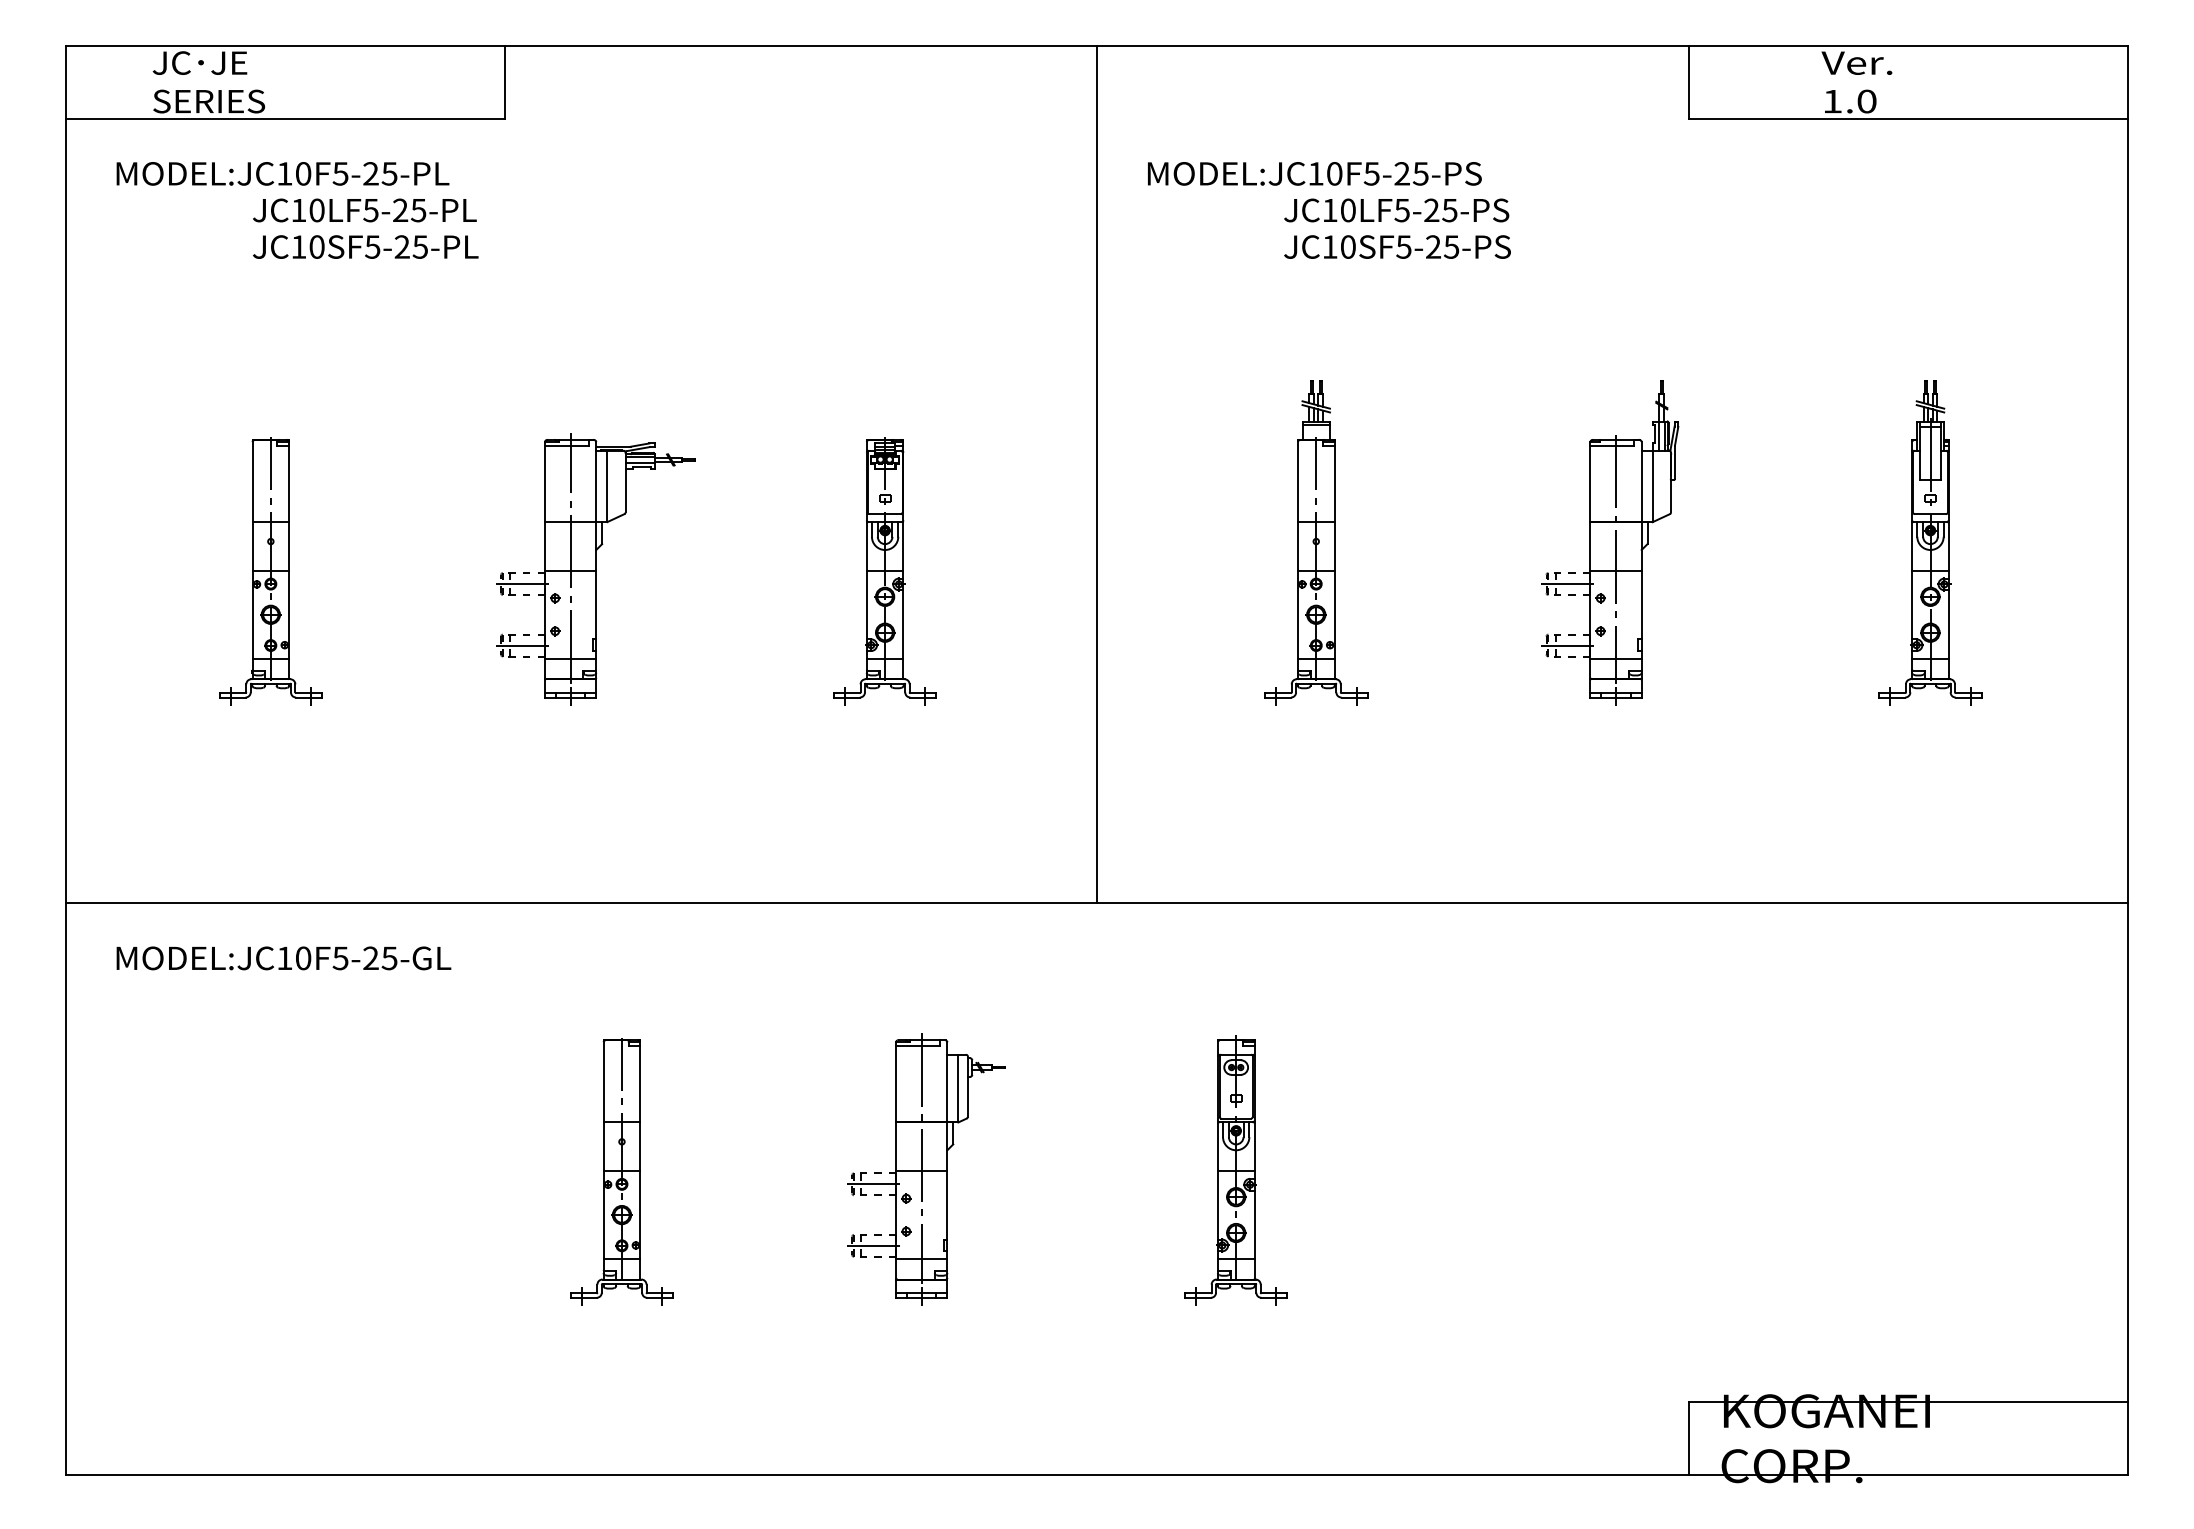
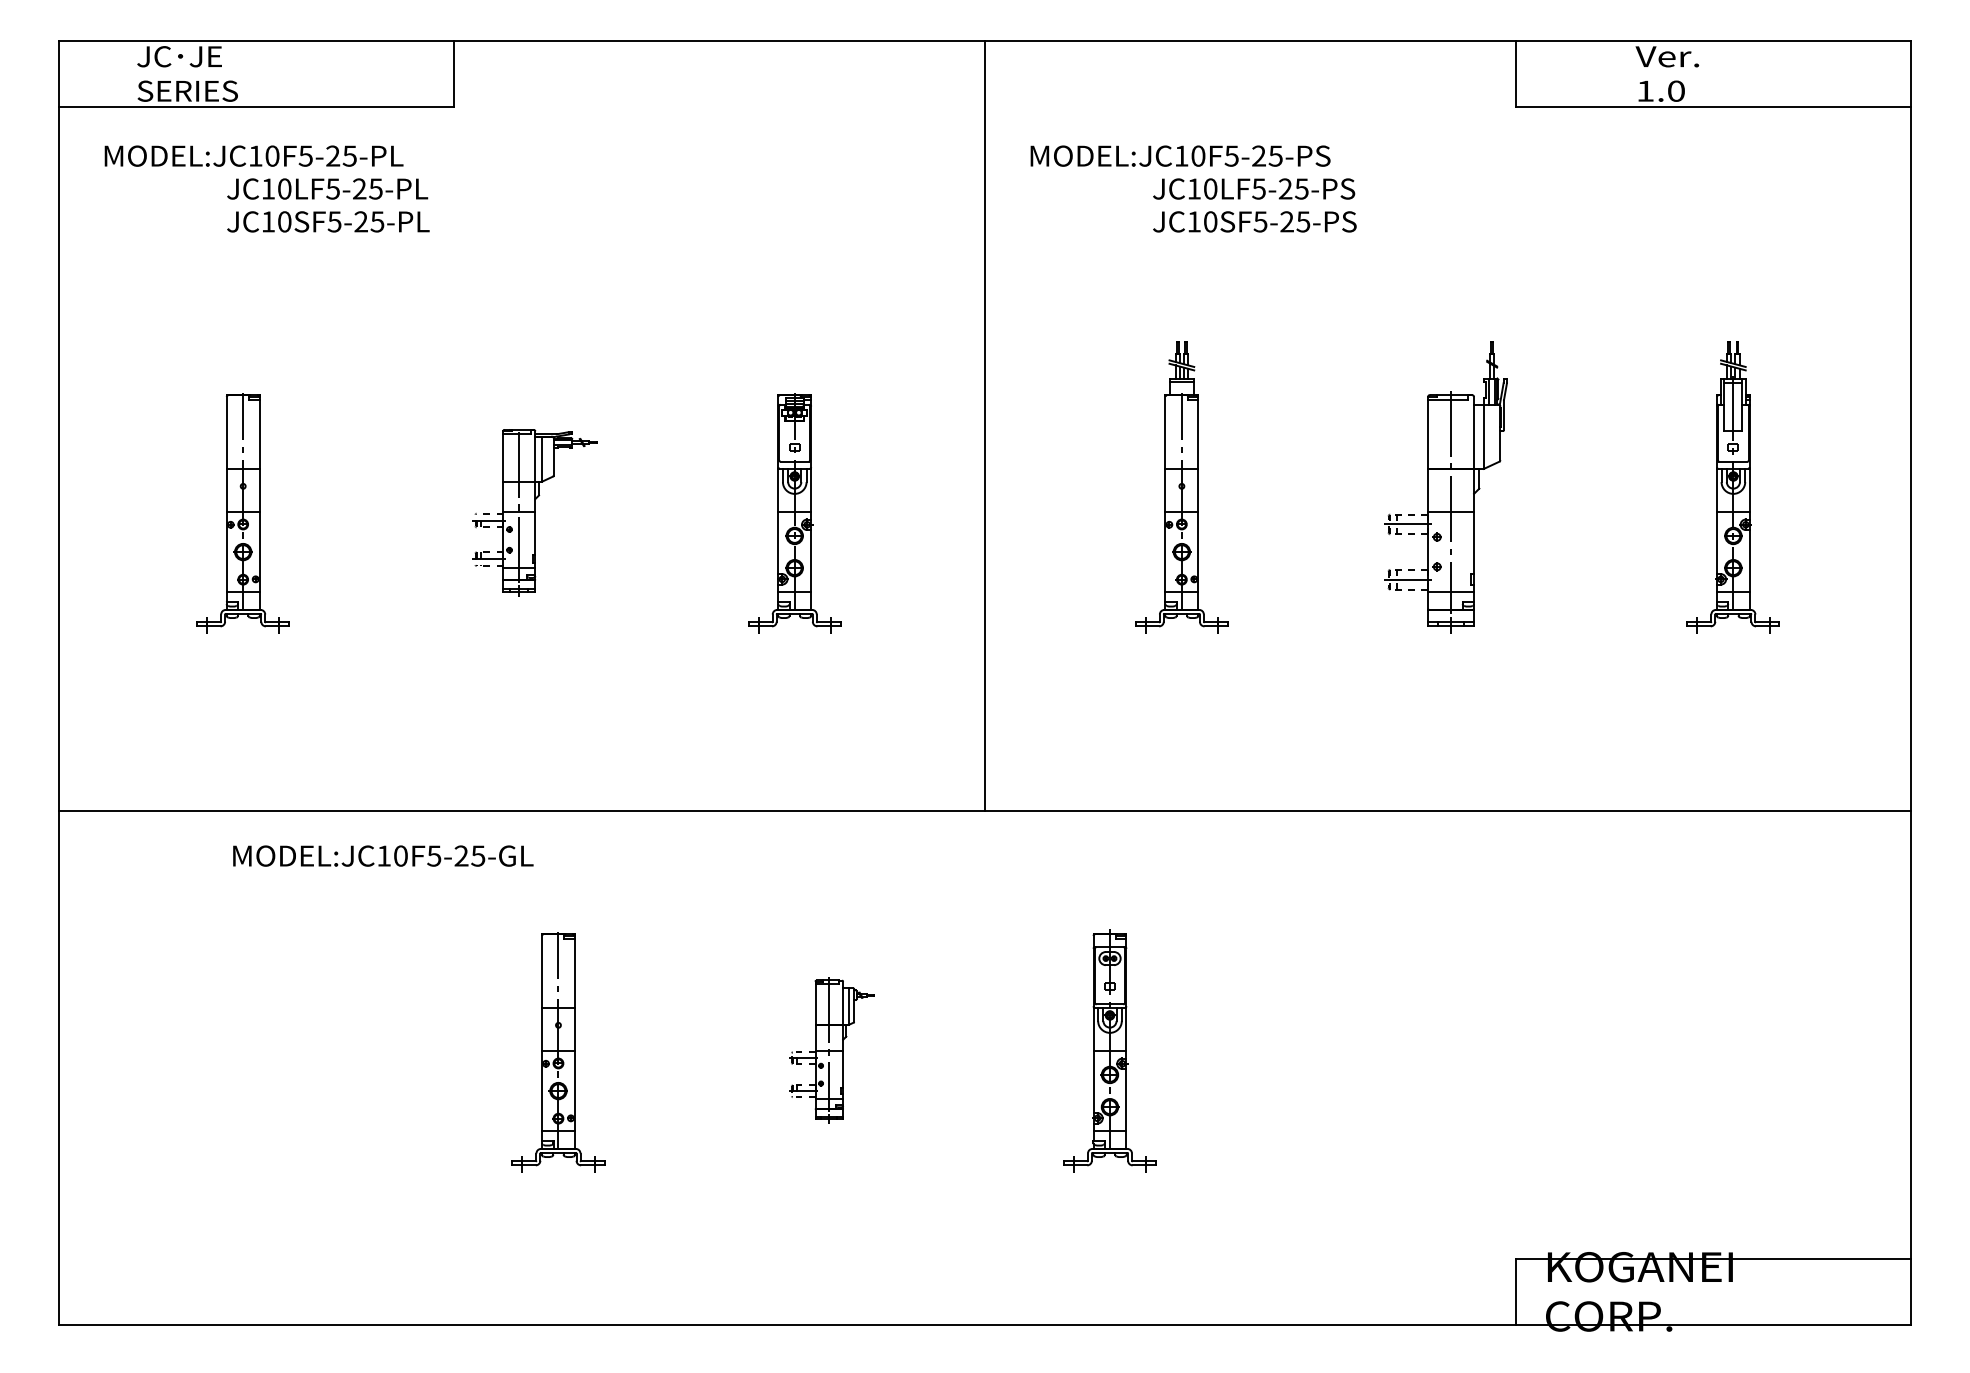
part: (595, 569) -> (534, 511), size x0.7
text: (283, 958) -> (382, 856), moved
part: (926, 1169) -> (831, 1050), size x0.6

